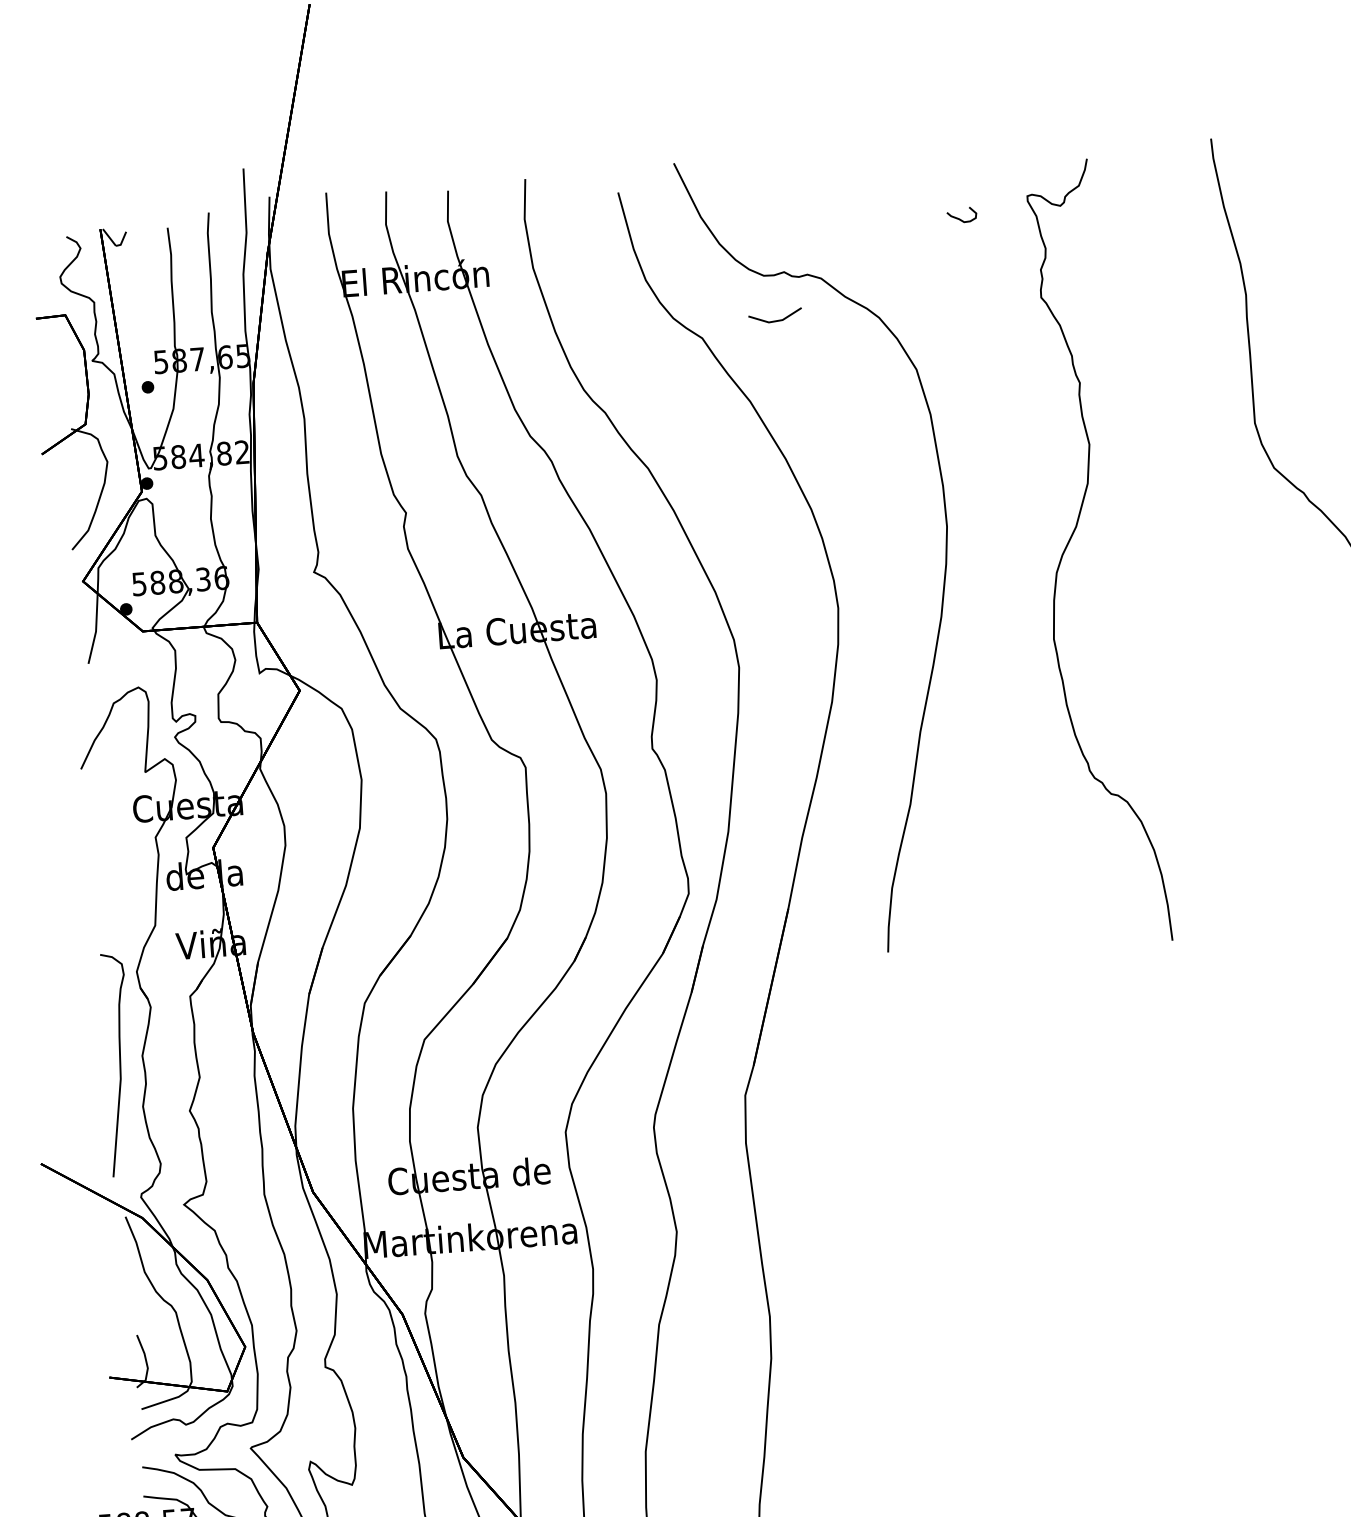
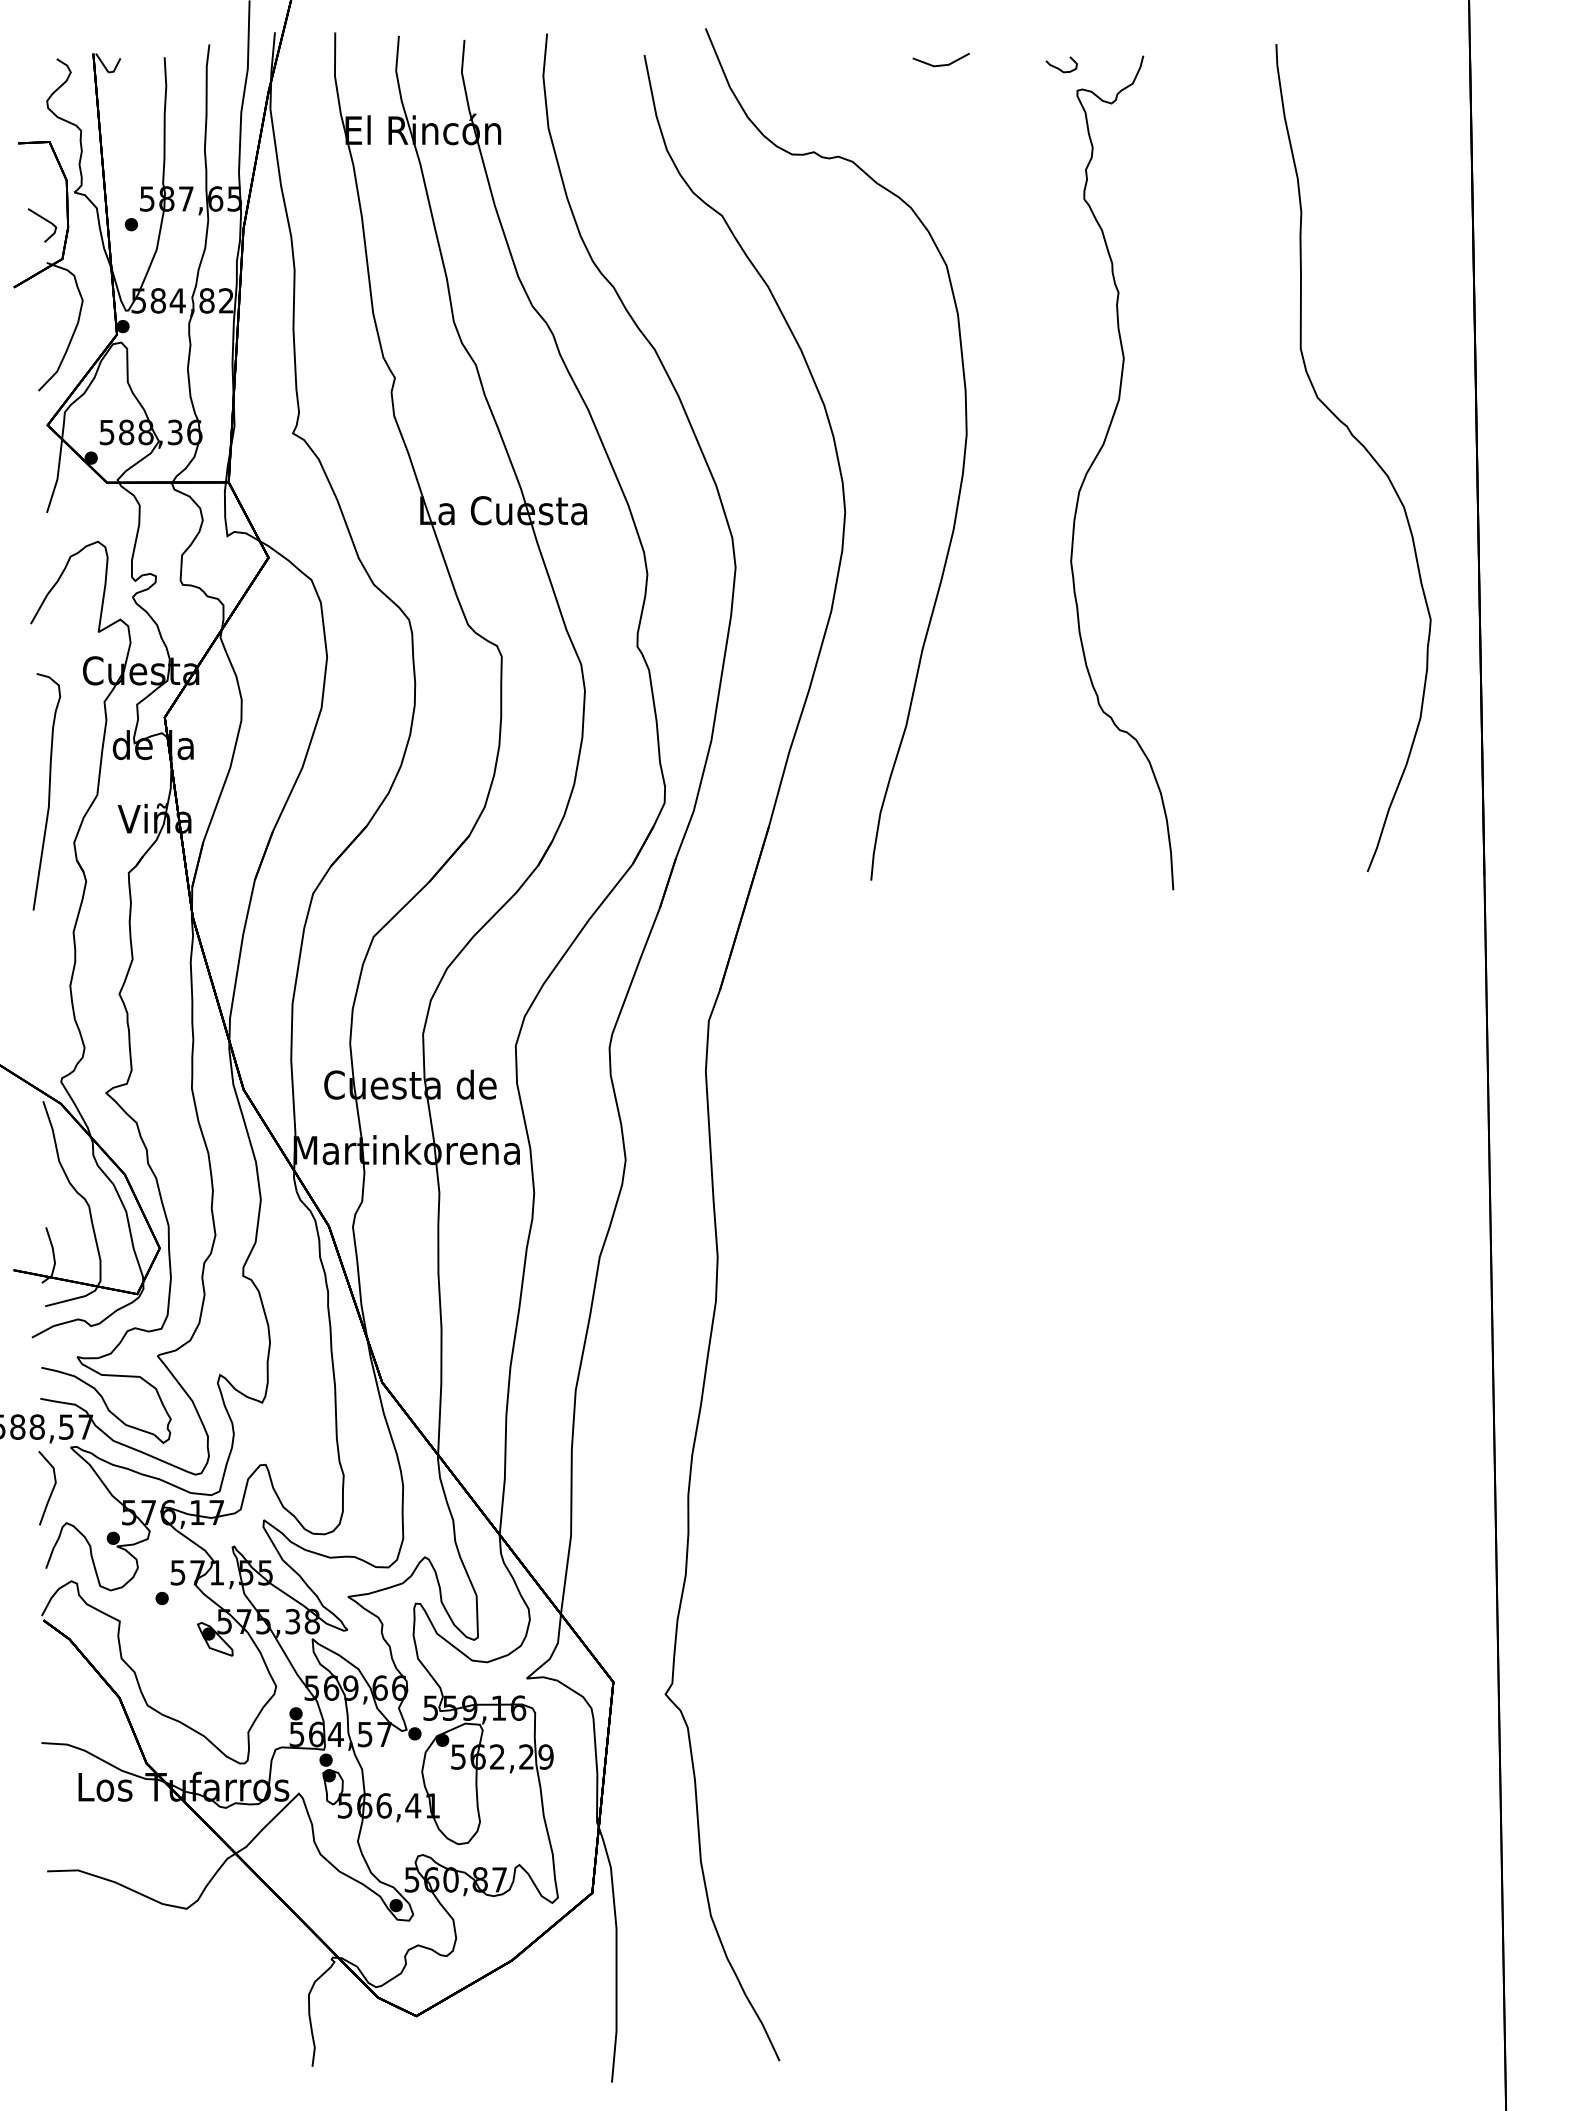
curve: (959, 218) -> (1058, 67), moved
line: (774, 320) -> (940, 64), moved
line: (66, 389) -> (44, 220), added
curve: (119, 1064) -> (48, 791), moved

